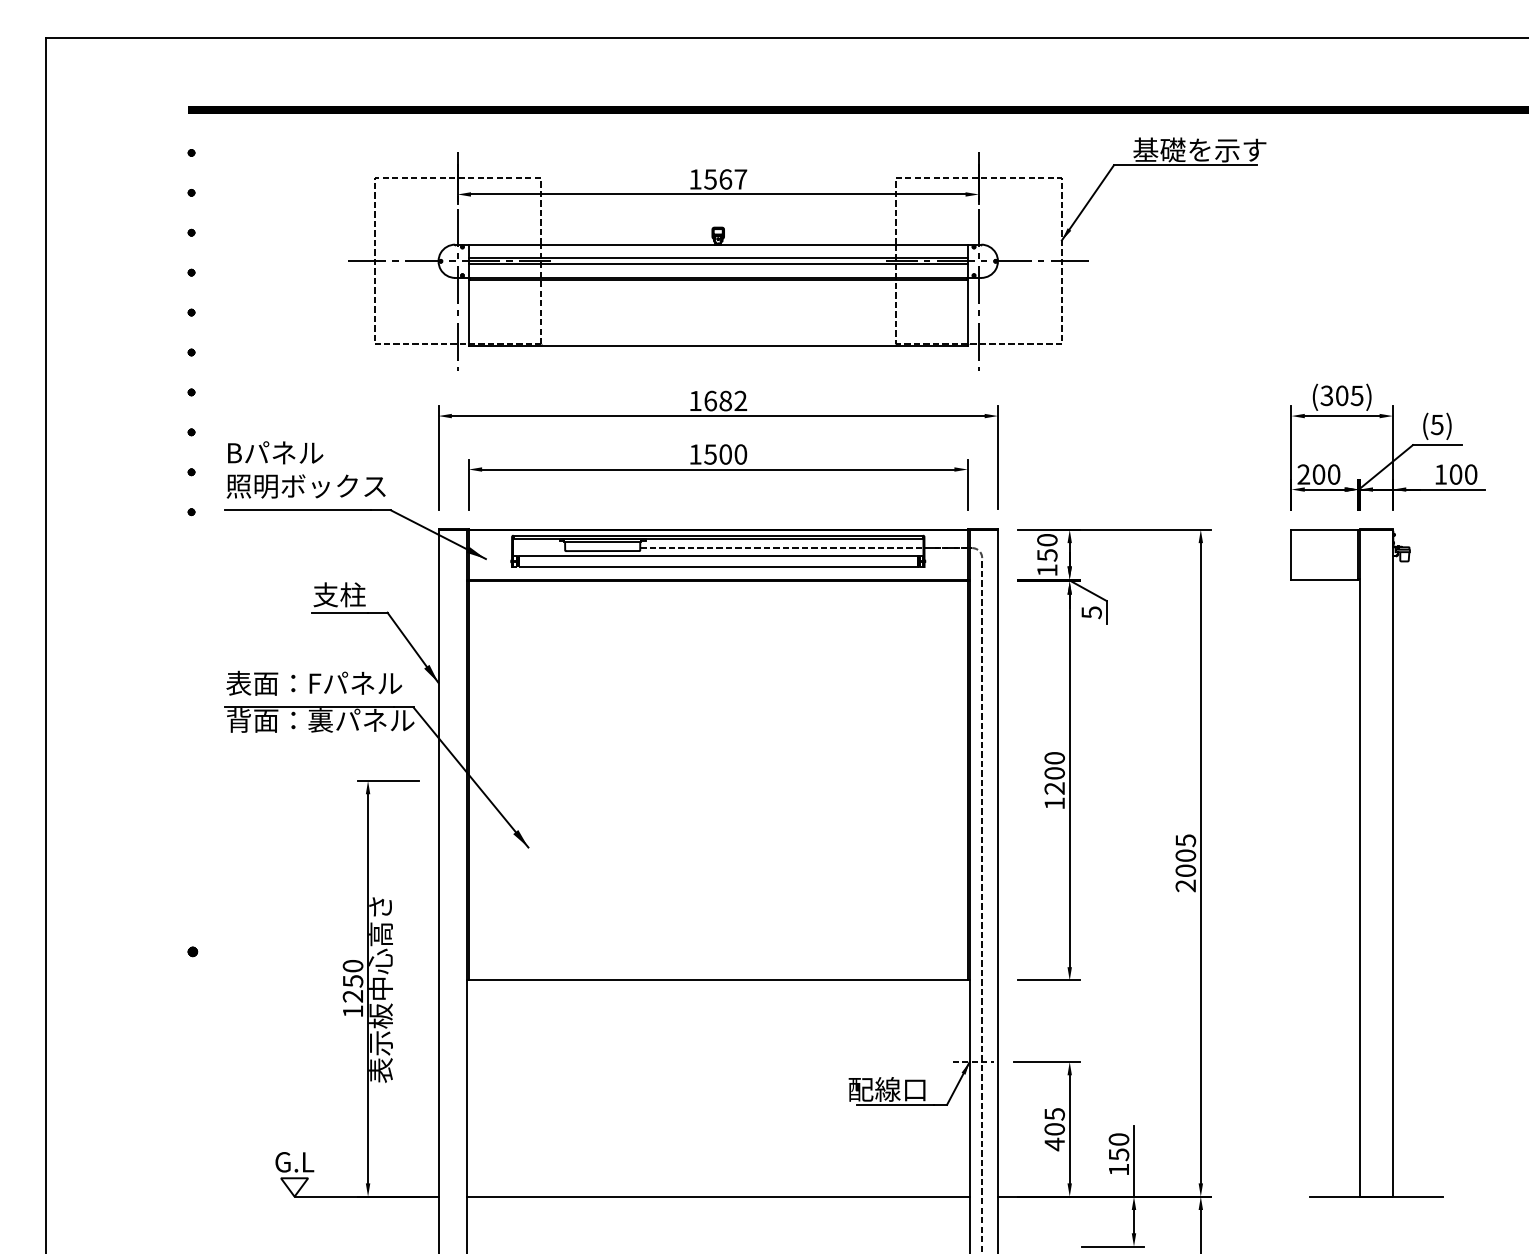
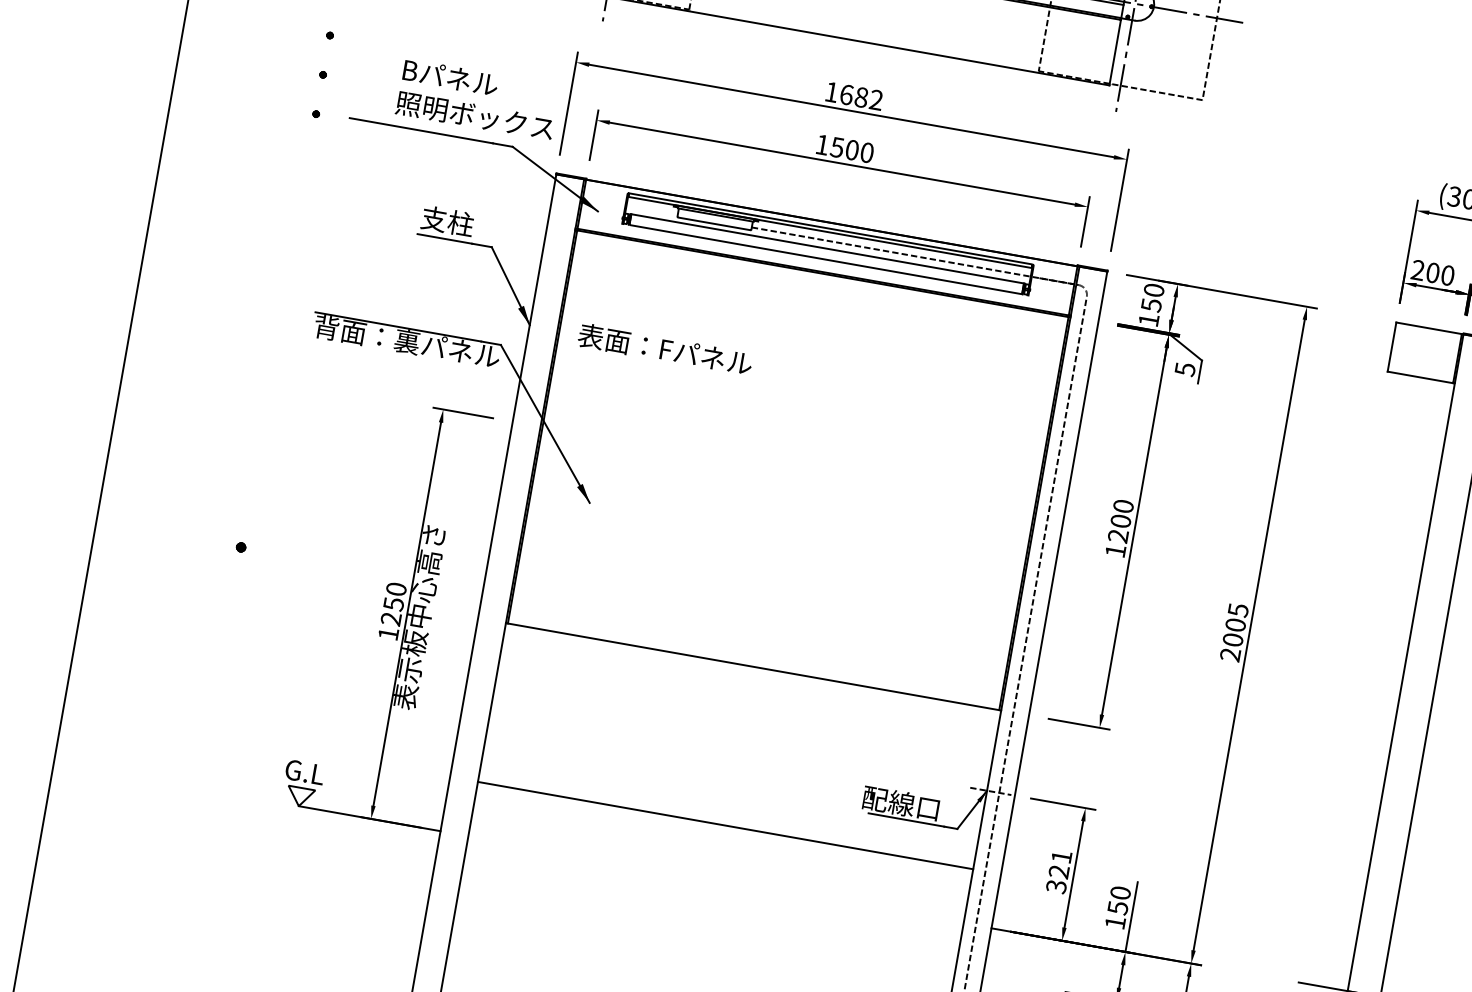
text: (305, 469) -> (477, 99), moved
text: (314, 682) -> (665, 348), moved
text: (1054, 1129) -> (1058, 871), 405 -> 321
line: (717, 1196) -> (724, 825), moved

